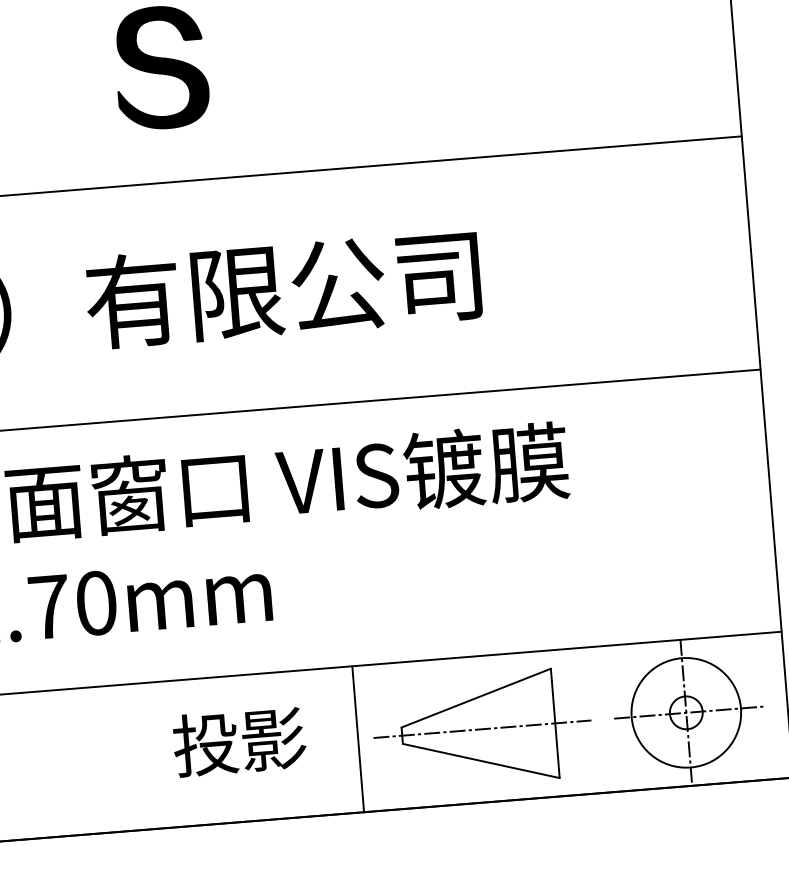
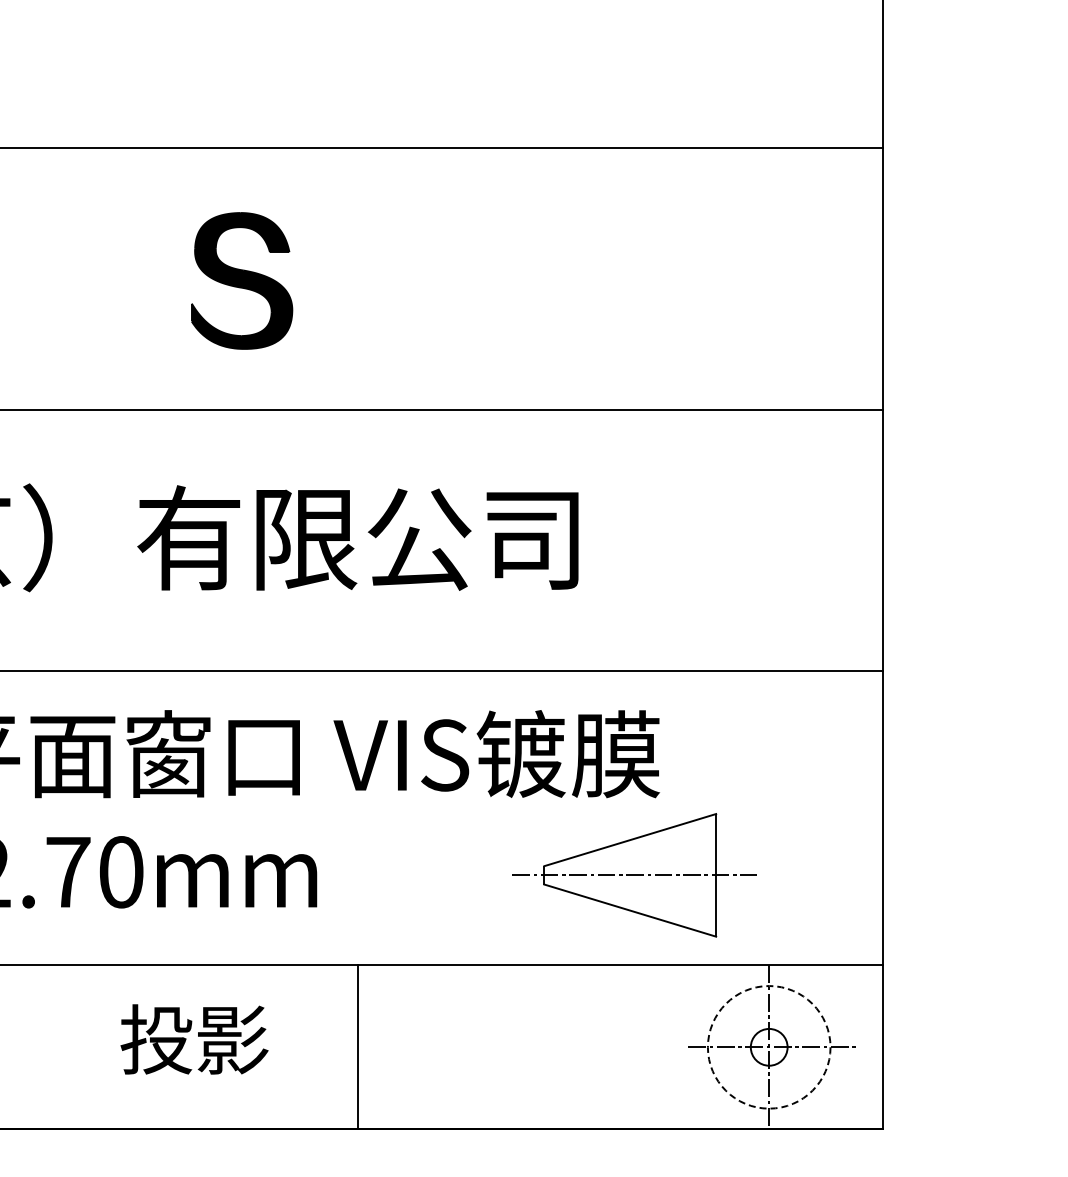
circle: (685, 713) -> (768, 1047), solid -> dashed
part: (482, 729) -> (634, 875), moved
line: (357, 739) -> (357, 1047), moved
text: (239, 741) -> (194, 1039), moved

